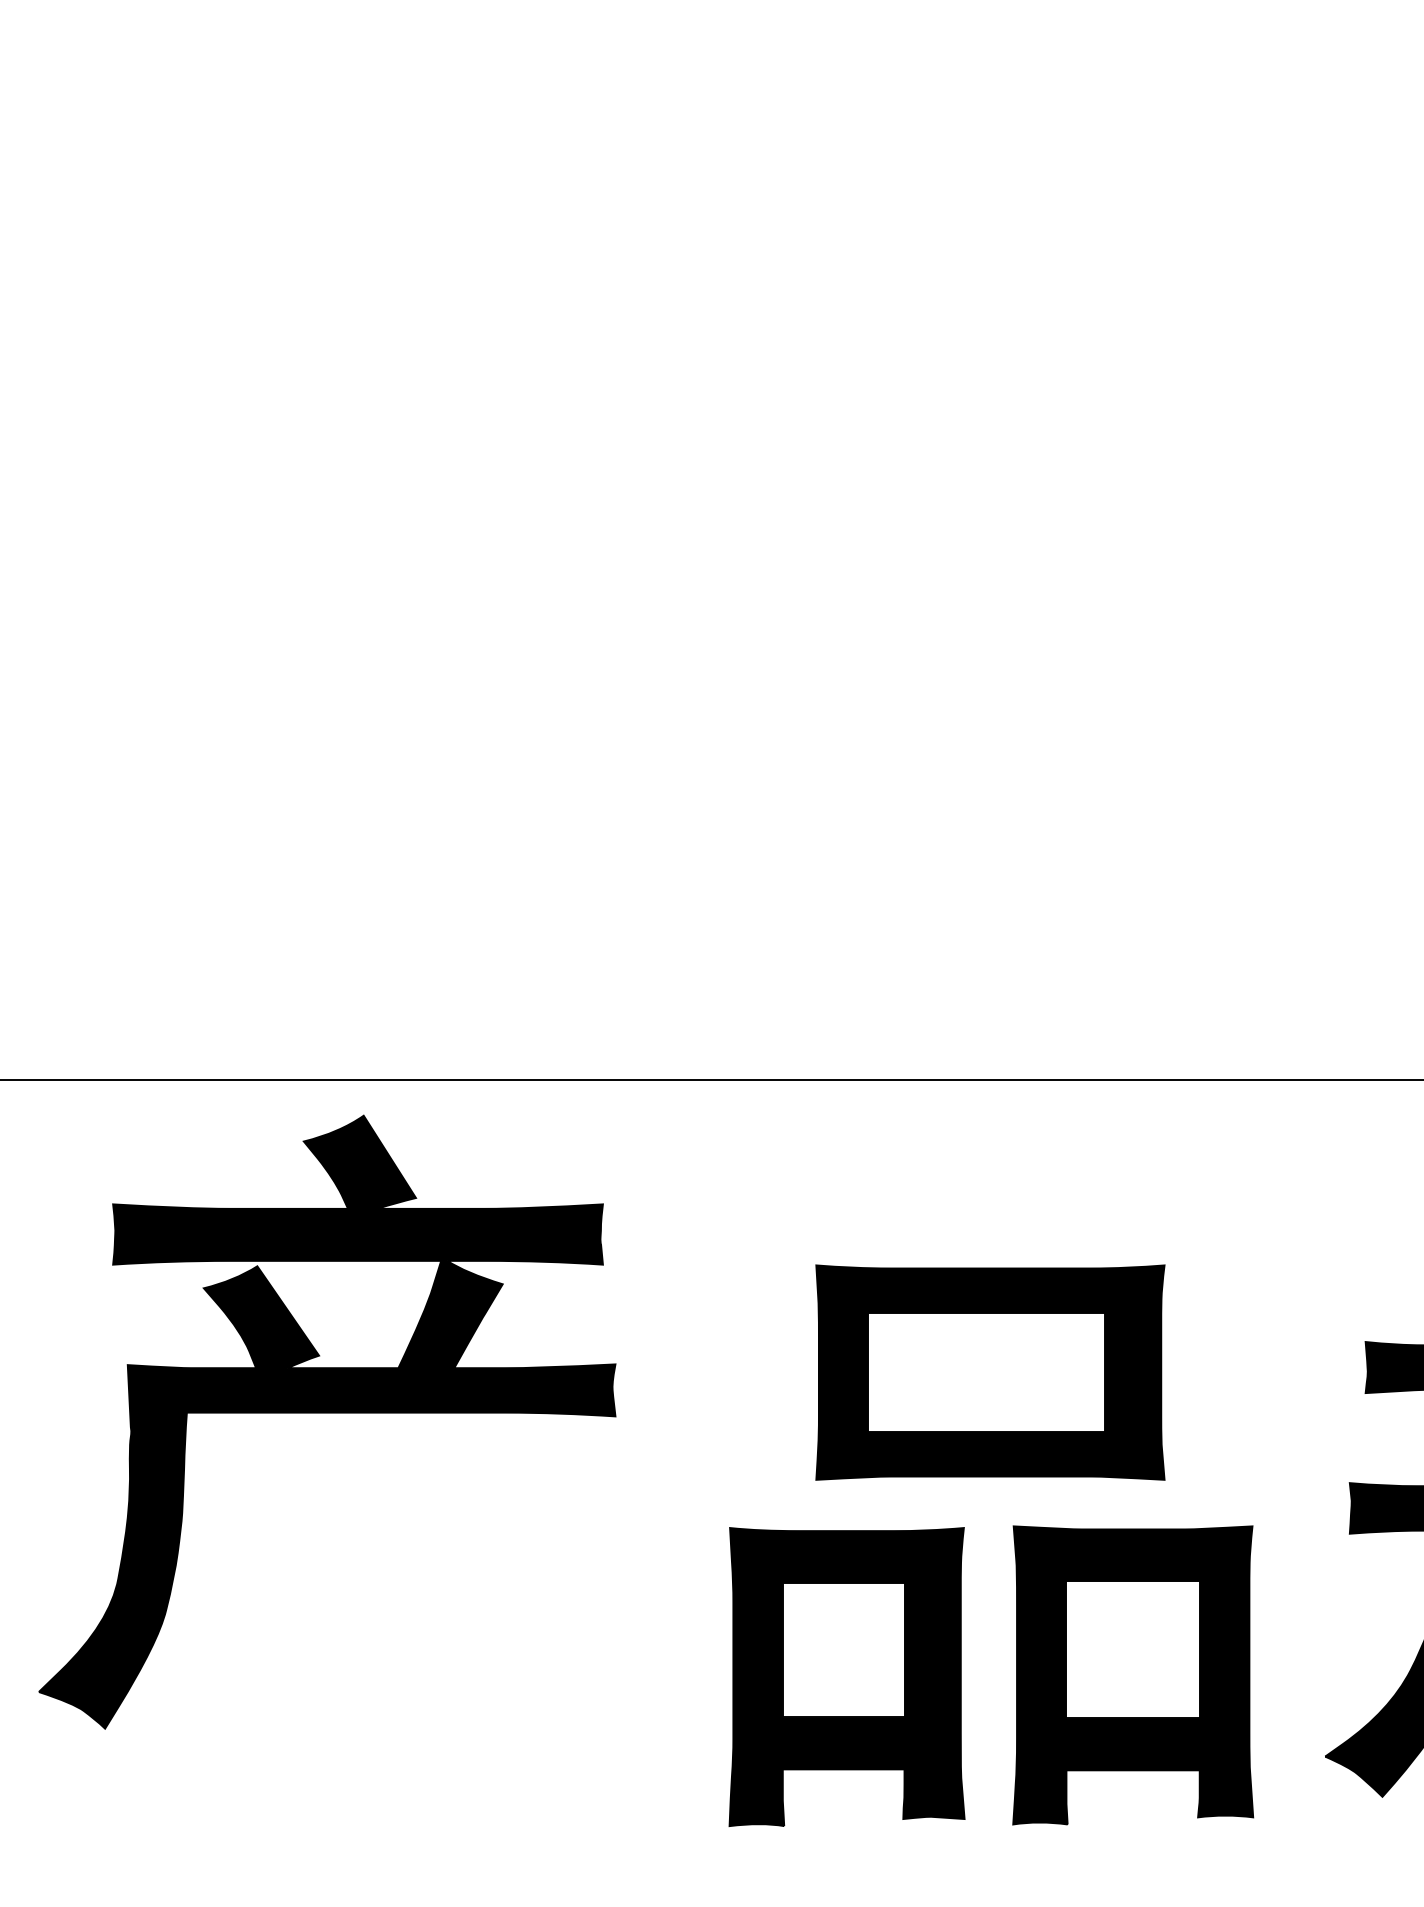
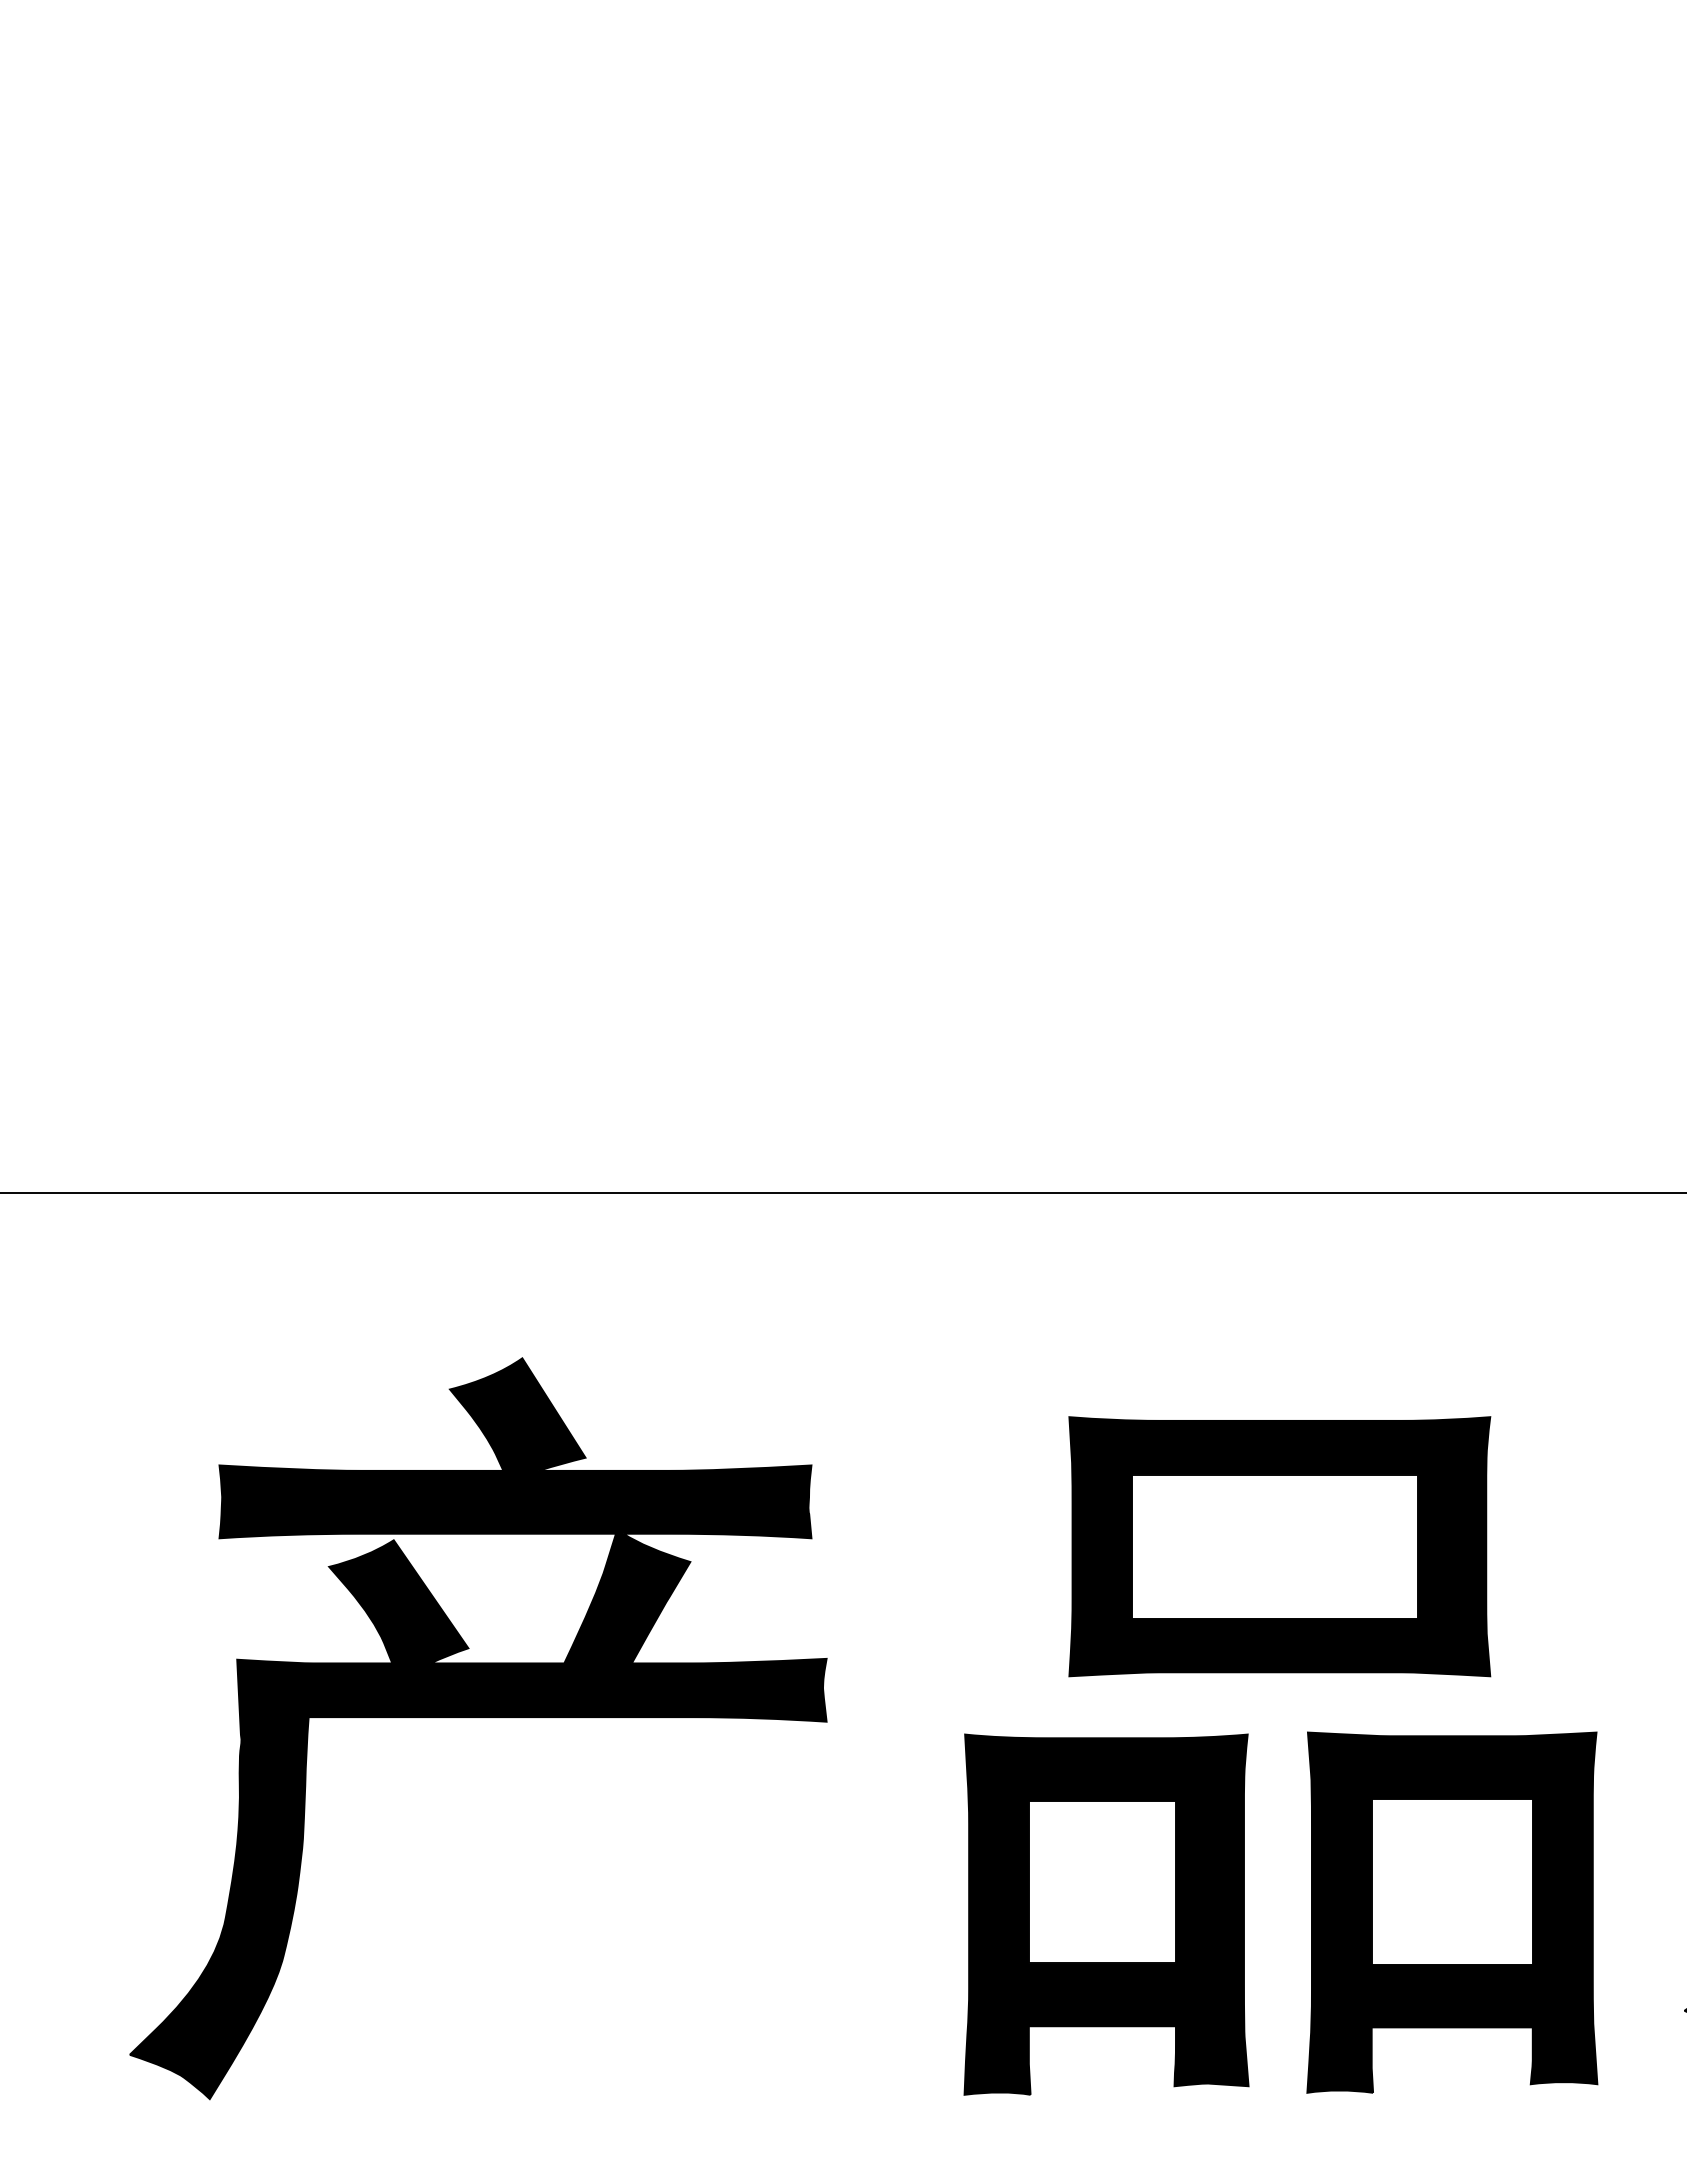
part: (327, 1413) -> (478, 1718), moved

